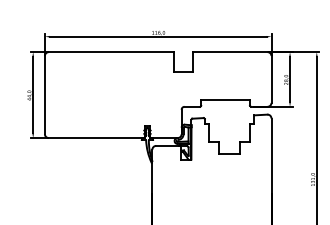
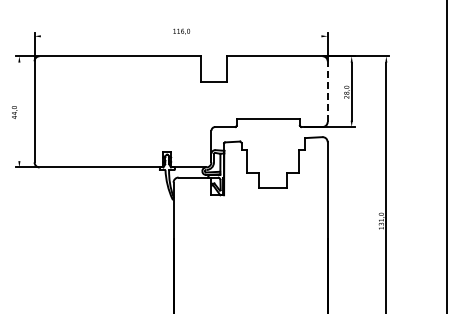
line: (157, 36) -> (180, 36), removed
line: (271, 79) -> (327, 91), solid -> dashed
line: (33, 94) -> (19, 111), removed

